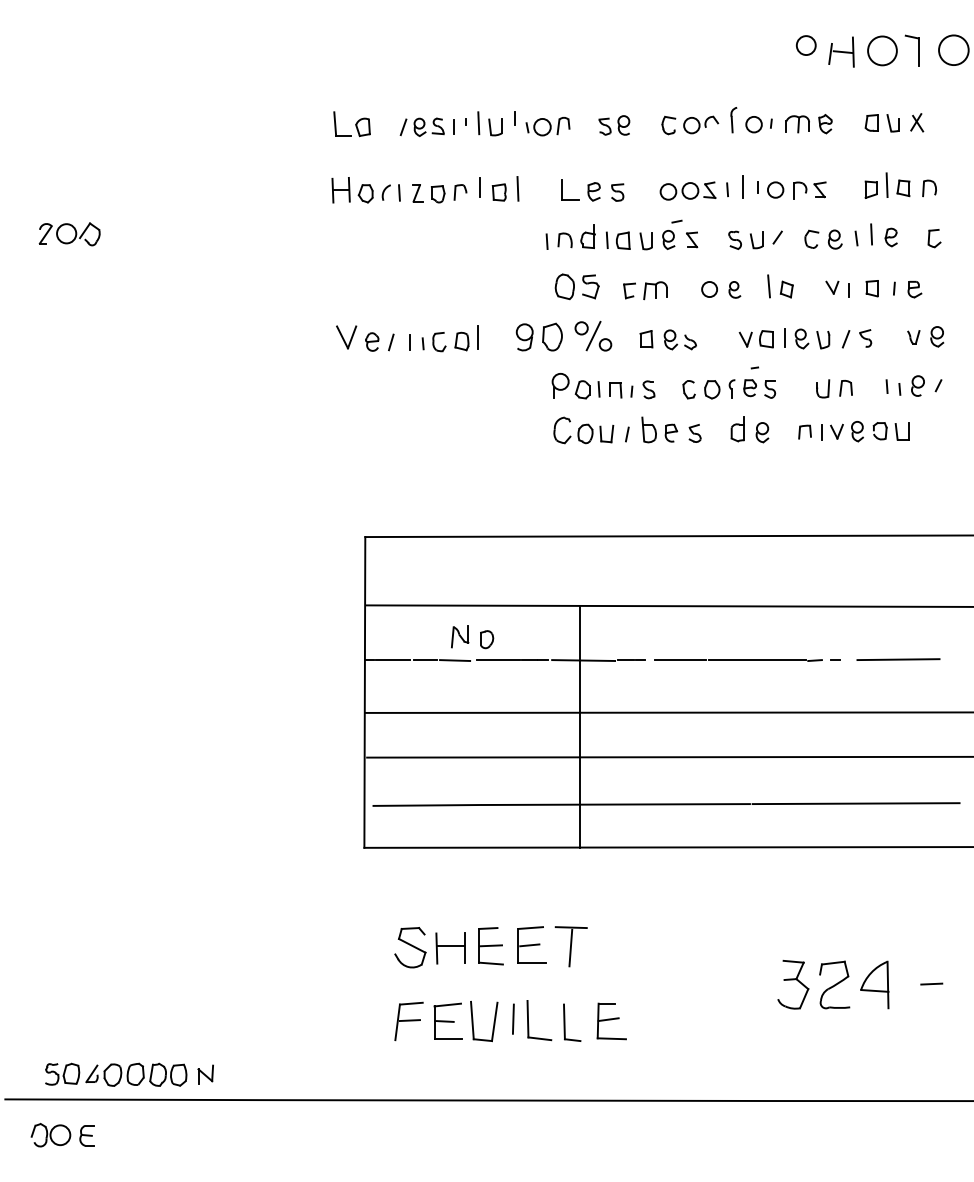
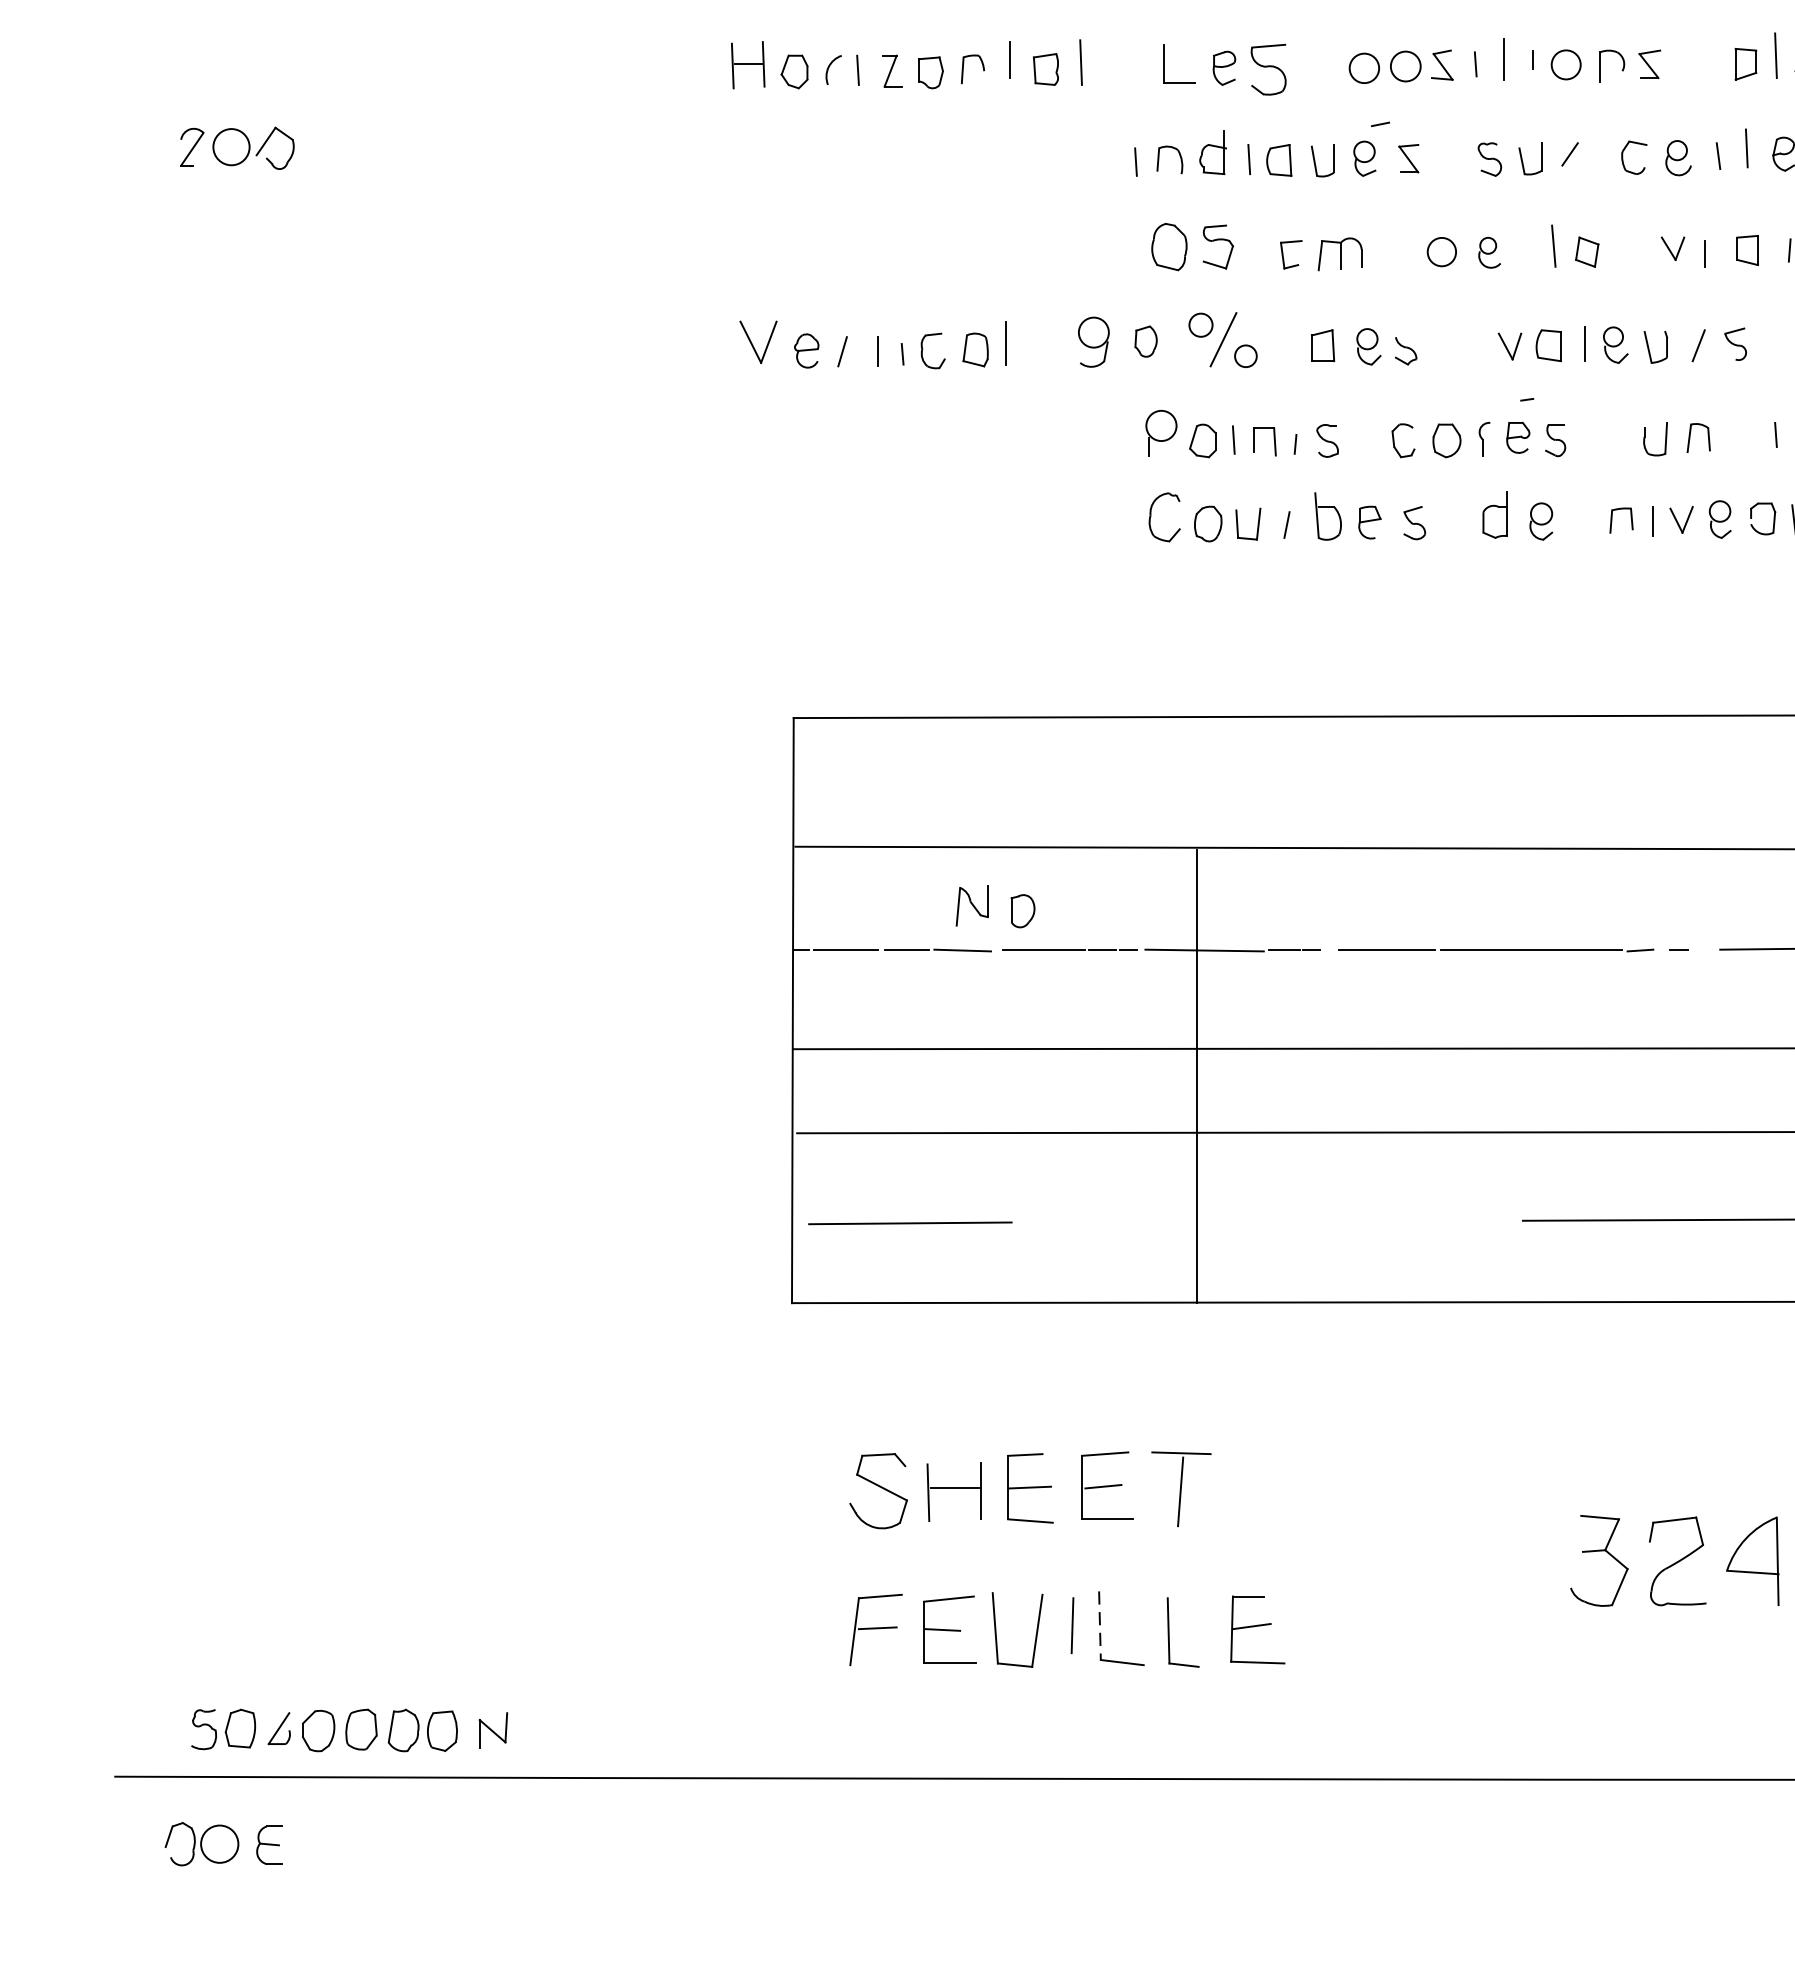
part: (617, 192) -> (1268, 69), size x1.6
part: (552, 336) -> (1146, 340), size x0.6
line: (615, 804) -> (1264, 1221), removed
line: (528, 1019) -> (1100, 1626), solid -> dashed

